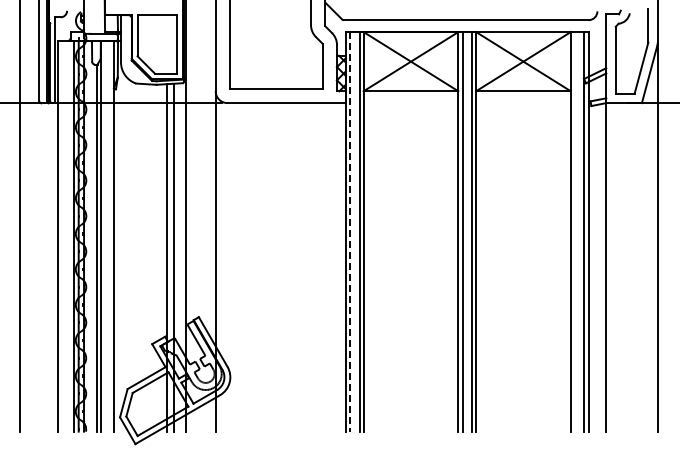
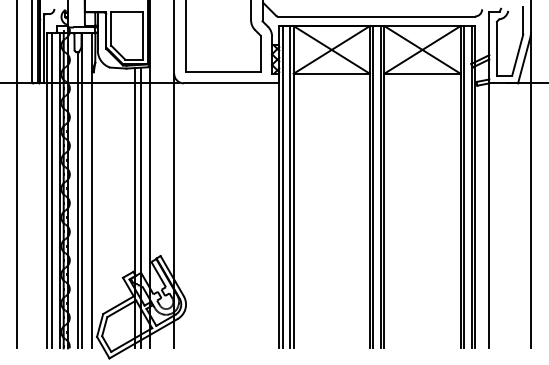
line: (350, 231) -> (282, 186), dashed -> solid
line: (574, 231) -> (463, 186), added
line: (64, 235) -> (52, 190), added

